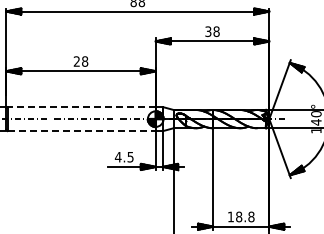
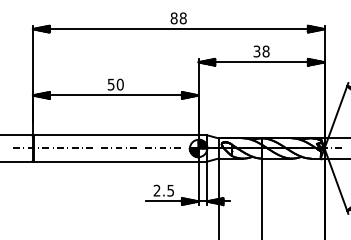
text: (80, 61) -> (115, 84), 28 -> 50
line: (81, 107) -> (116, 135), dashed -> solid
line: (82, 131) -> (117, 162), dashed -> solid
text: (117, 156) -> (156, 189), 4.5 -> 2.5

